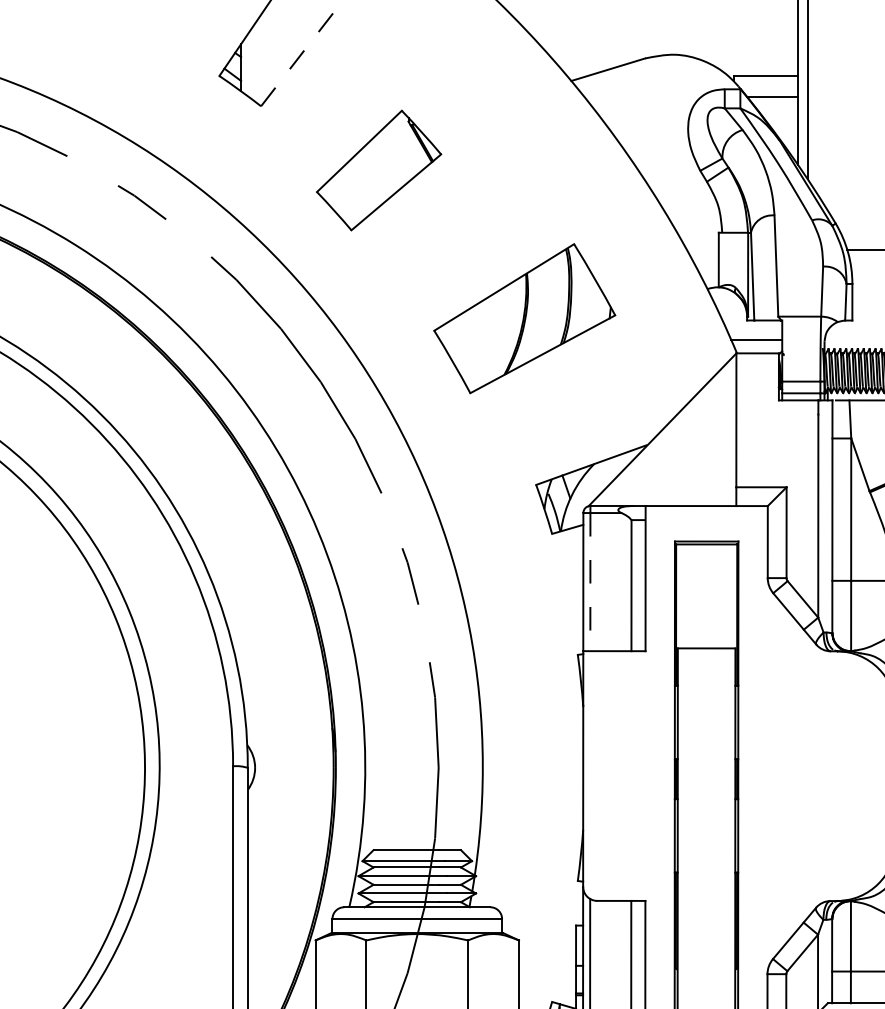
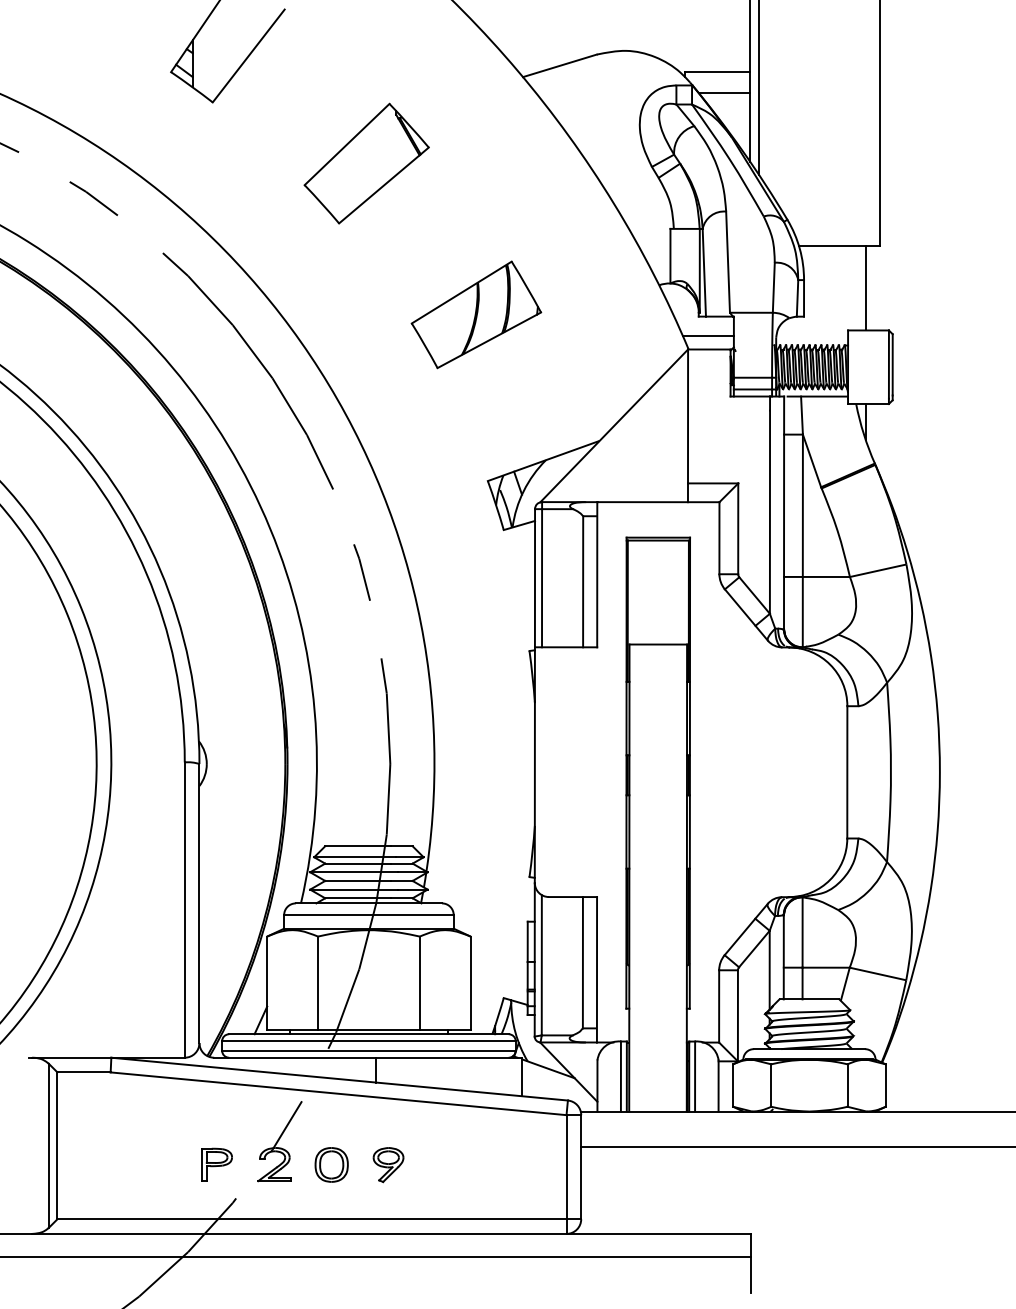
line: (296, 59) -> (248, 55), dashed -> solid
part: (378, 170) -> (366, 163), moved
part: (524, 318) -> (476, 314), size x0.71
line: (590, 582) -> (542, 578), dashed -> solid

